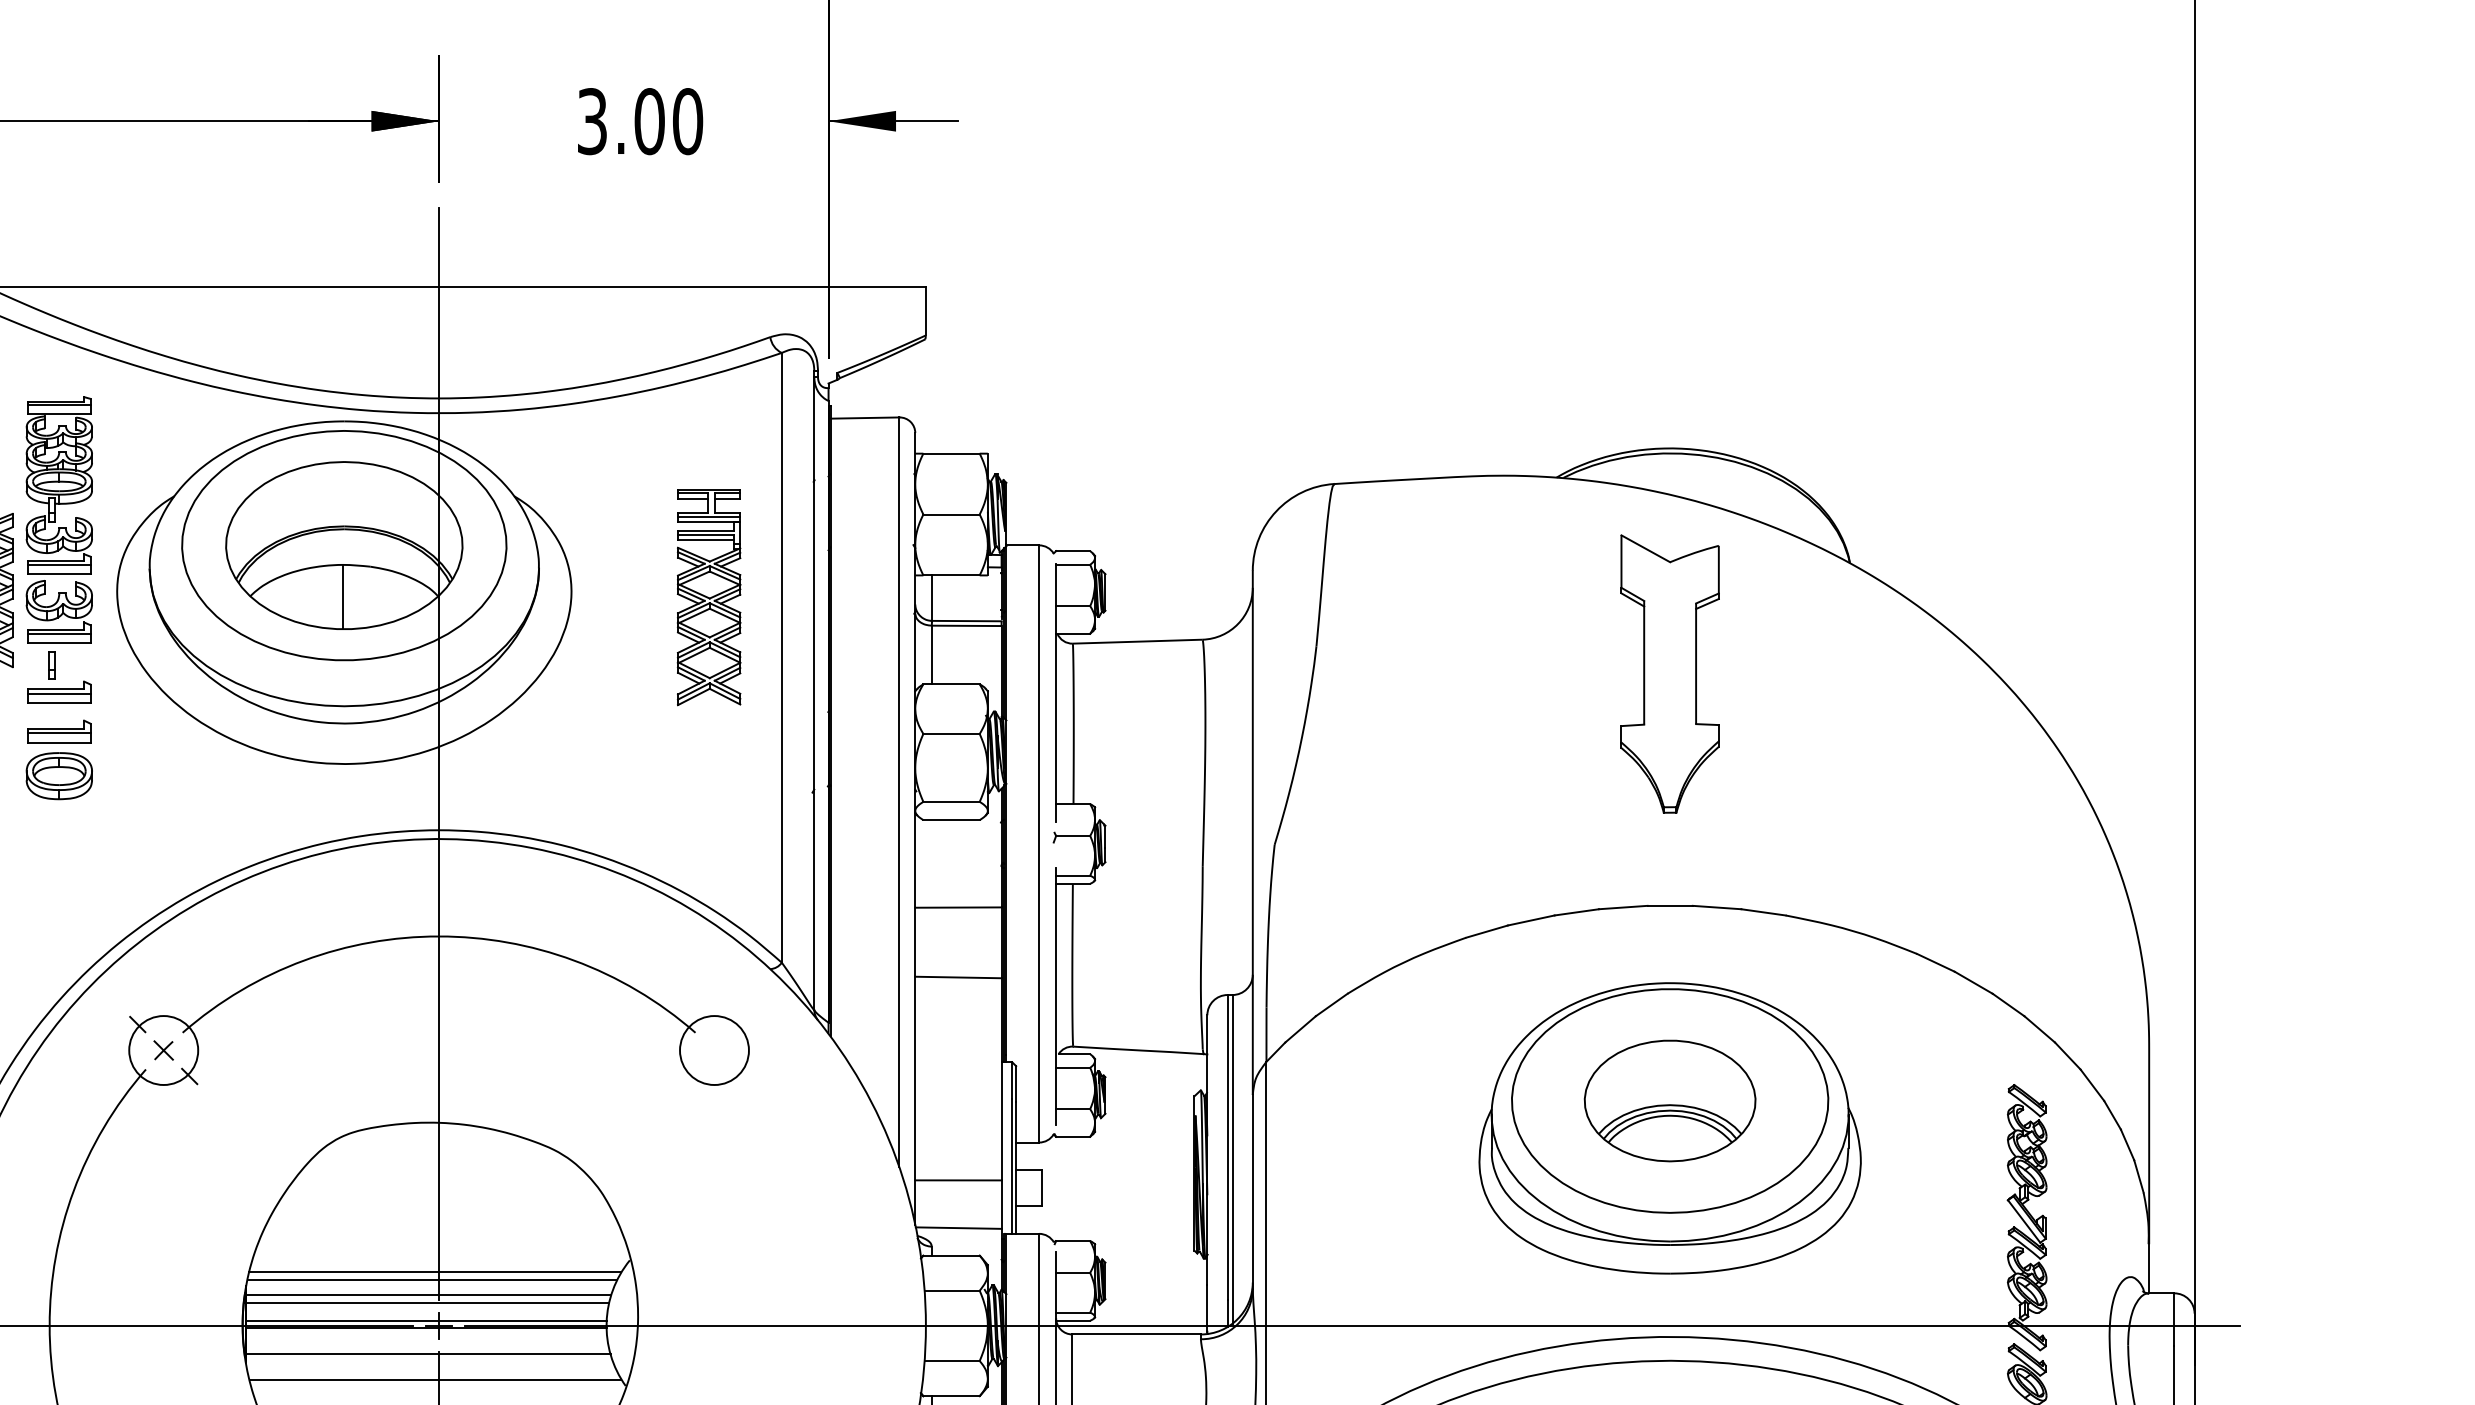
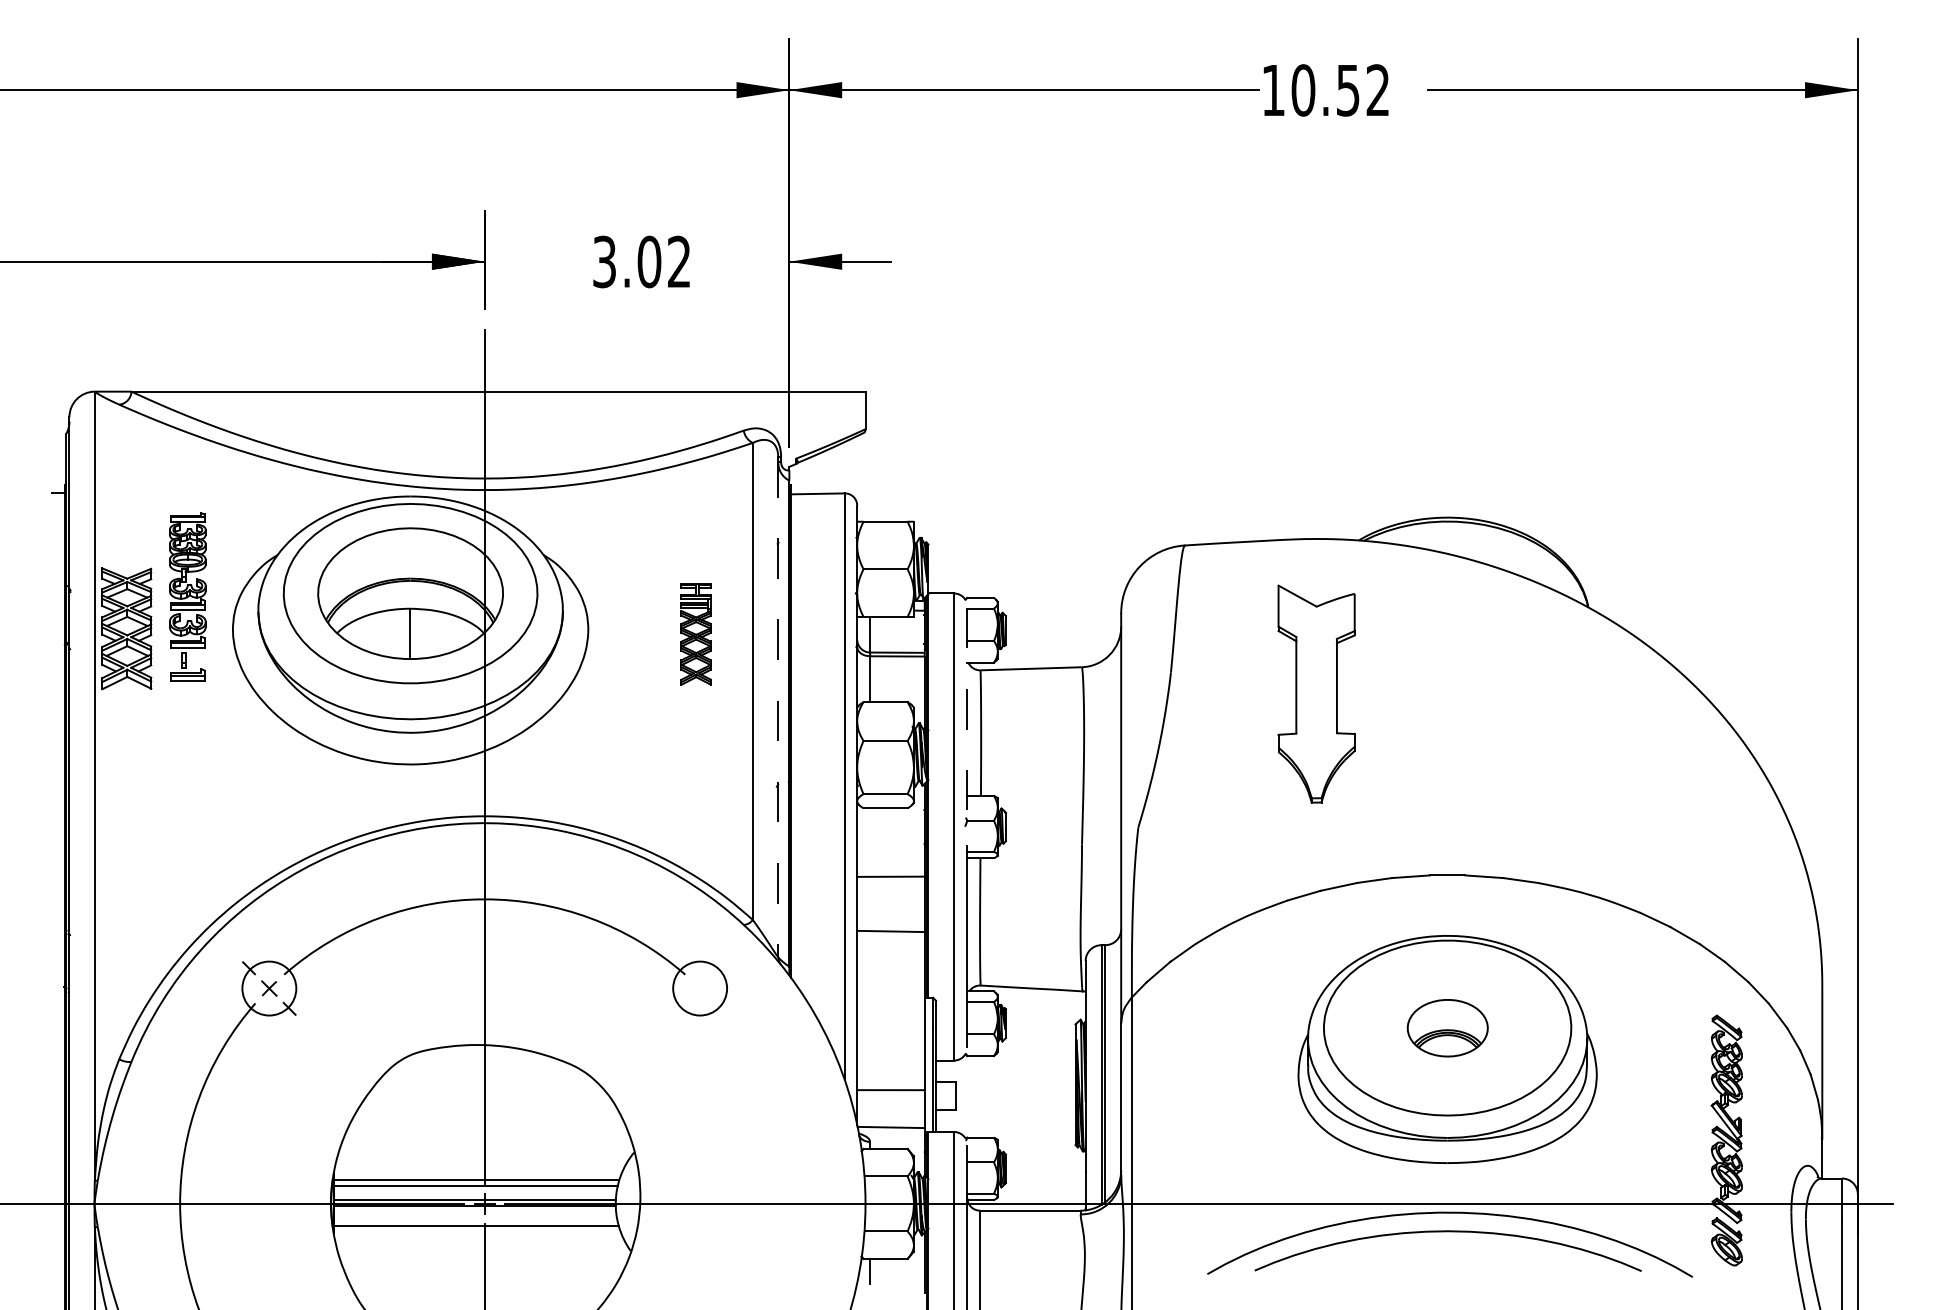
text: (688, 120) -> (679, 261), 3.00 -> 3.02
part: (59, 549) -> (187, 596), size x0.7
part: (708, 597) -> (695, 634), size x0.6
part: (1669, 673) -> (1316, 693), moved
line: (814, 689) -> (778, 706), solid -> dashed
line: (1056, 693) -> (967, 709), solid -> dashed
part: (59, 758) -> (187, 760), removed
part: (1669, 1101) -> (1447, 1028), size x0.6
line: (434, 1272) -> (481, 1162), removed
line: (432, 1279) -> (479, 1167), removed
line: (434, 1378) -> (481, 1245), removed

